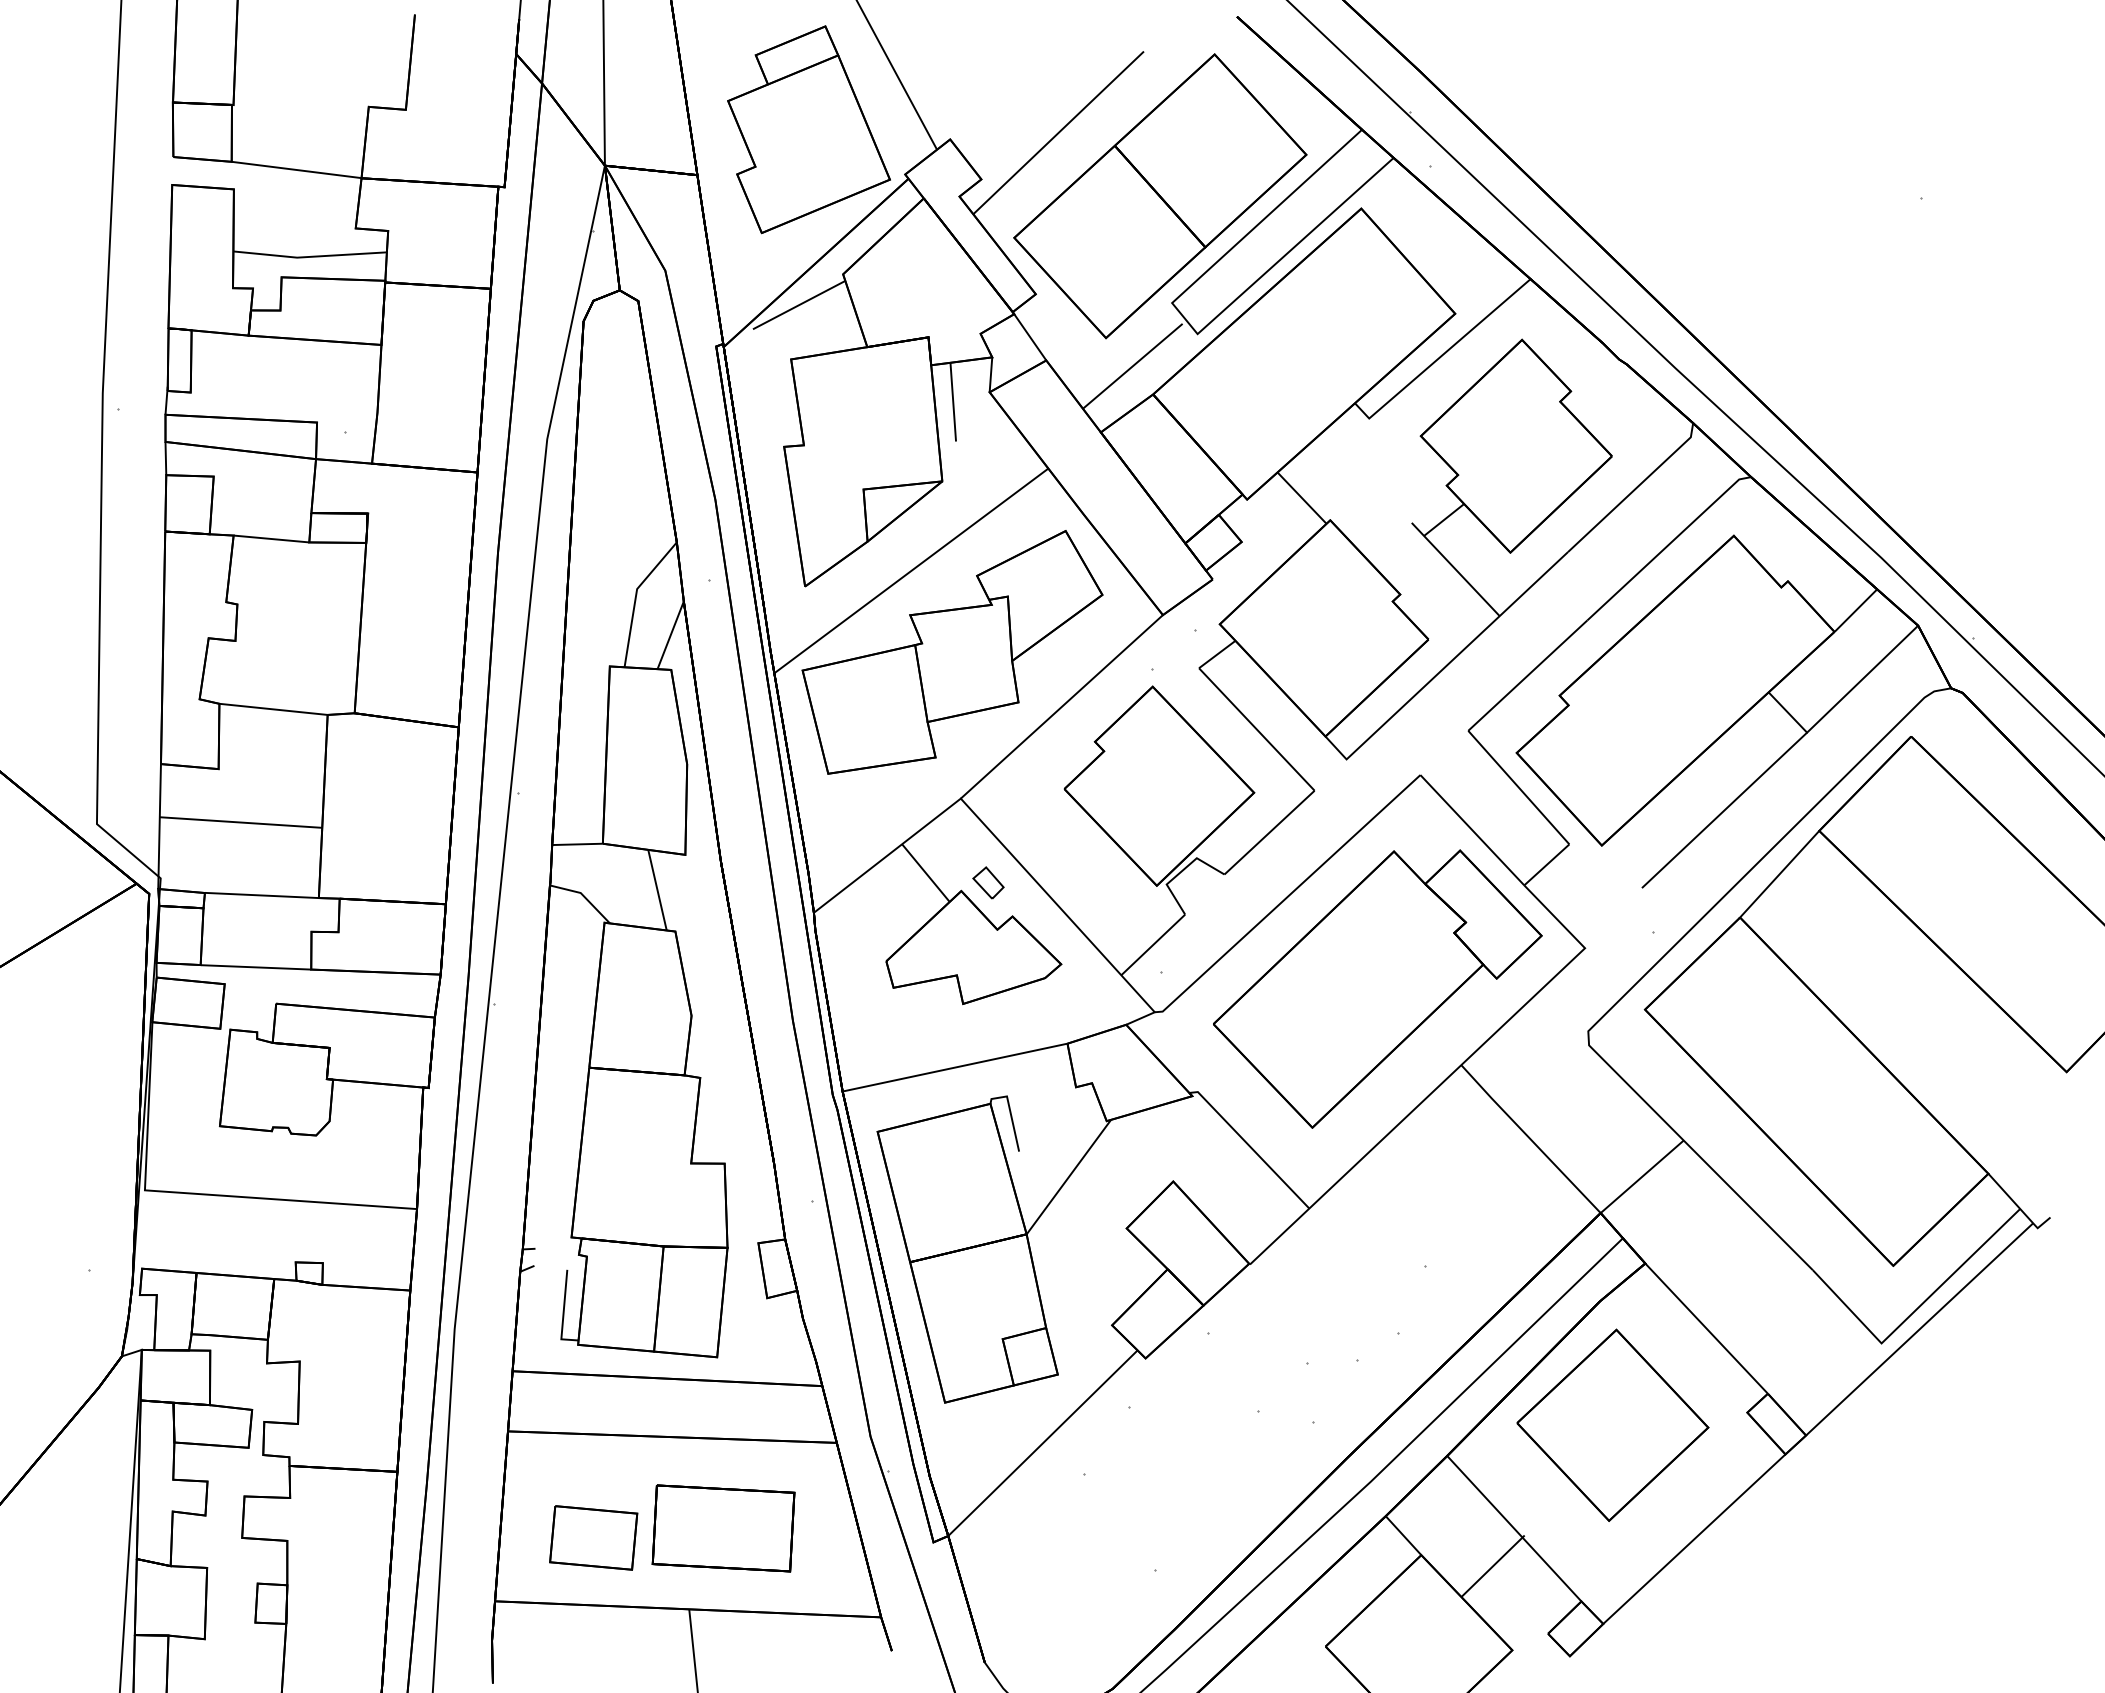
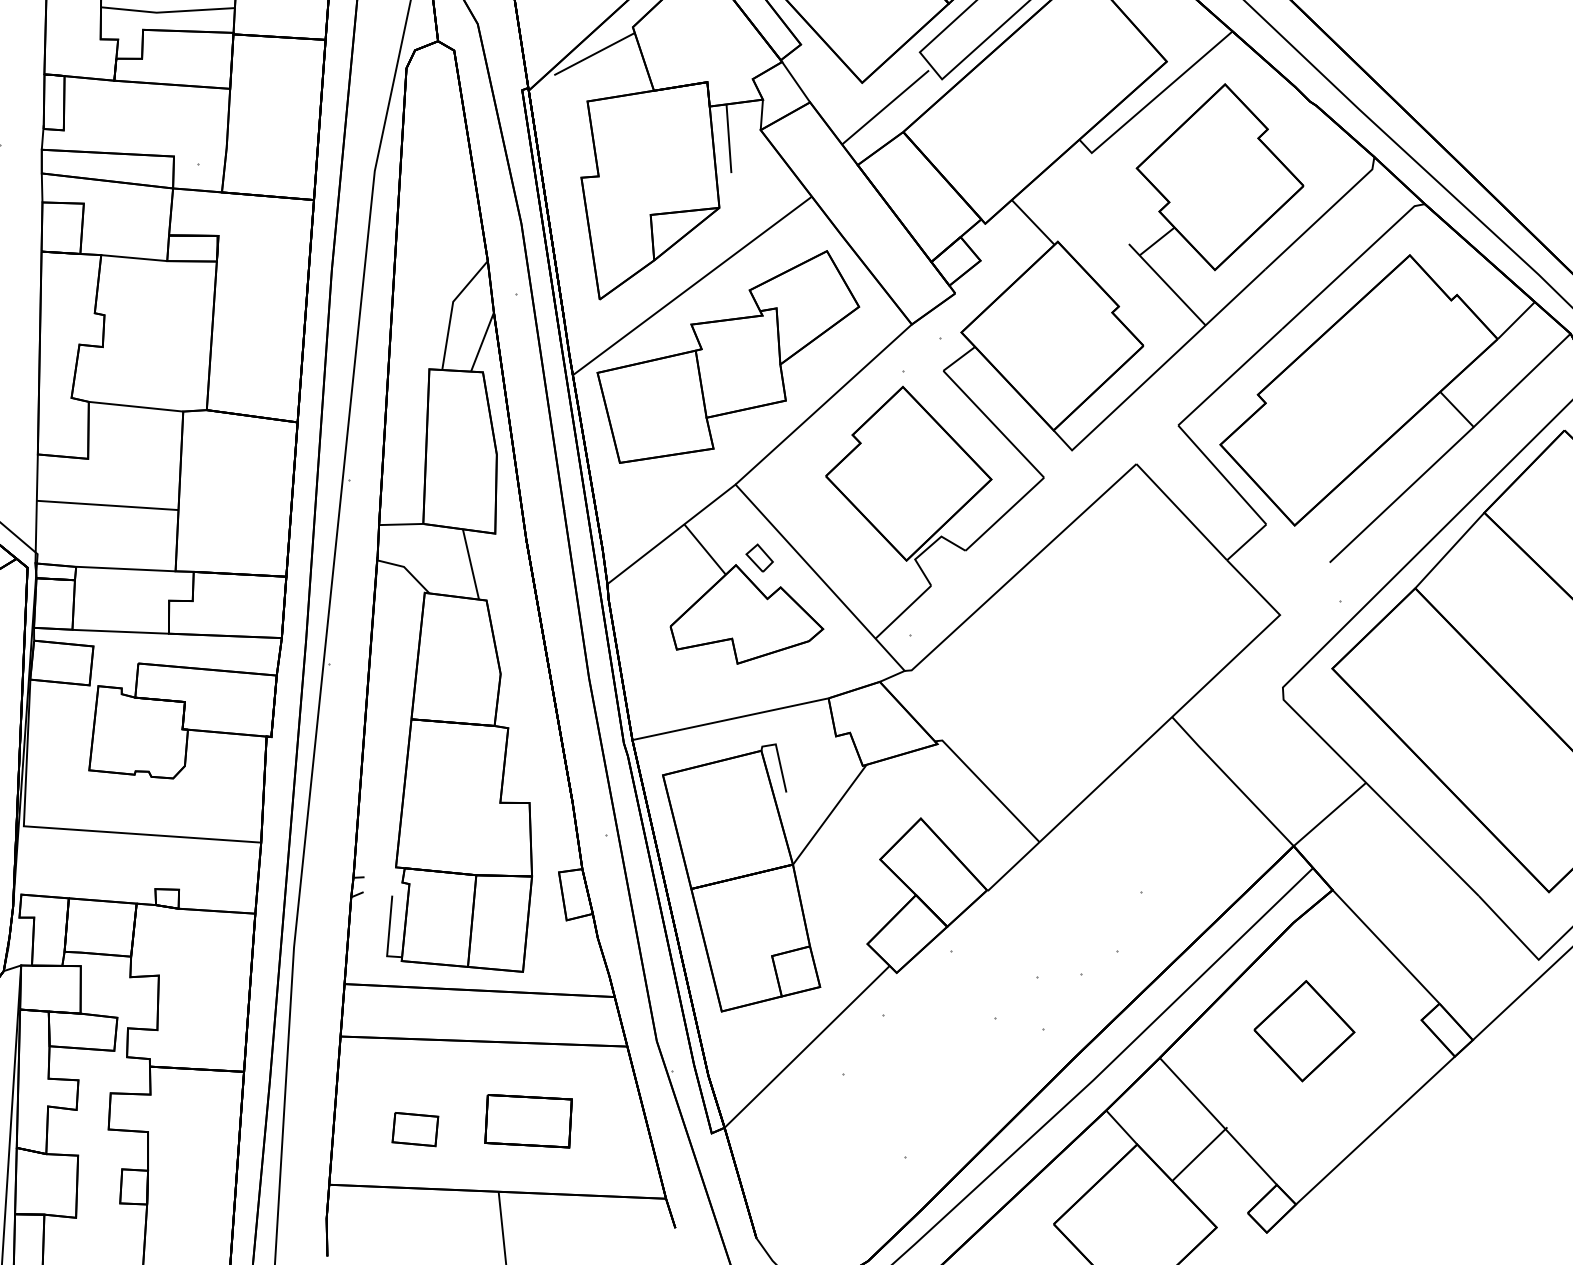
part: (1377, 988) -> (1099, 650), removed
part: (1612, 1424) -> (1304, 1030), size x0.6
part: (723, 1528) -> (528, 1121), size x0.7
part: (593, 1537) -> (415, 1129), size x0.6

